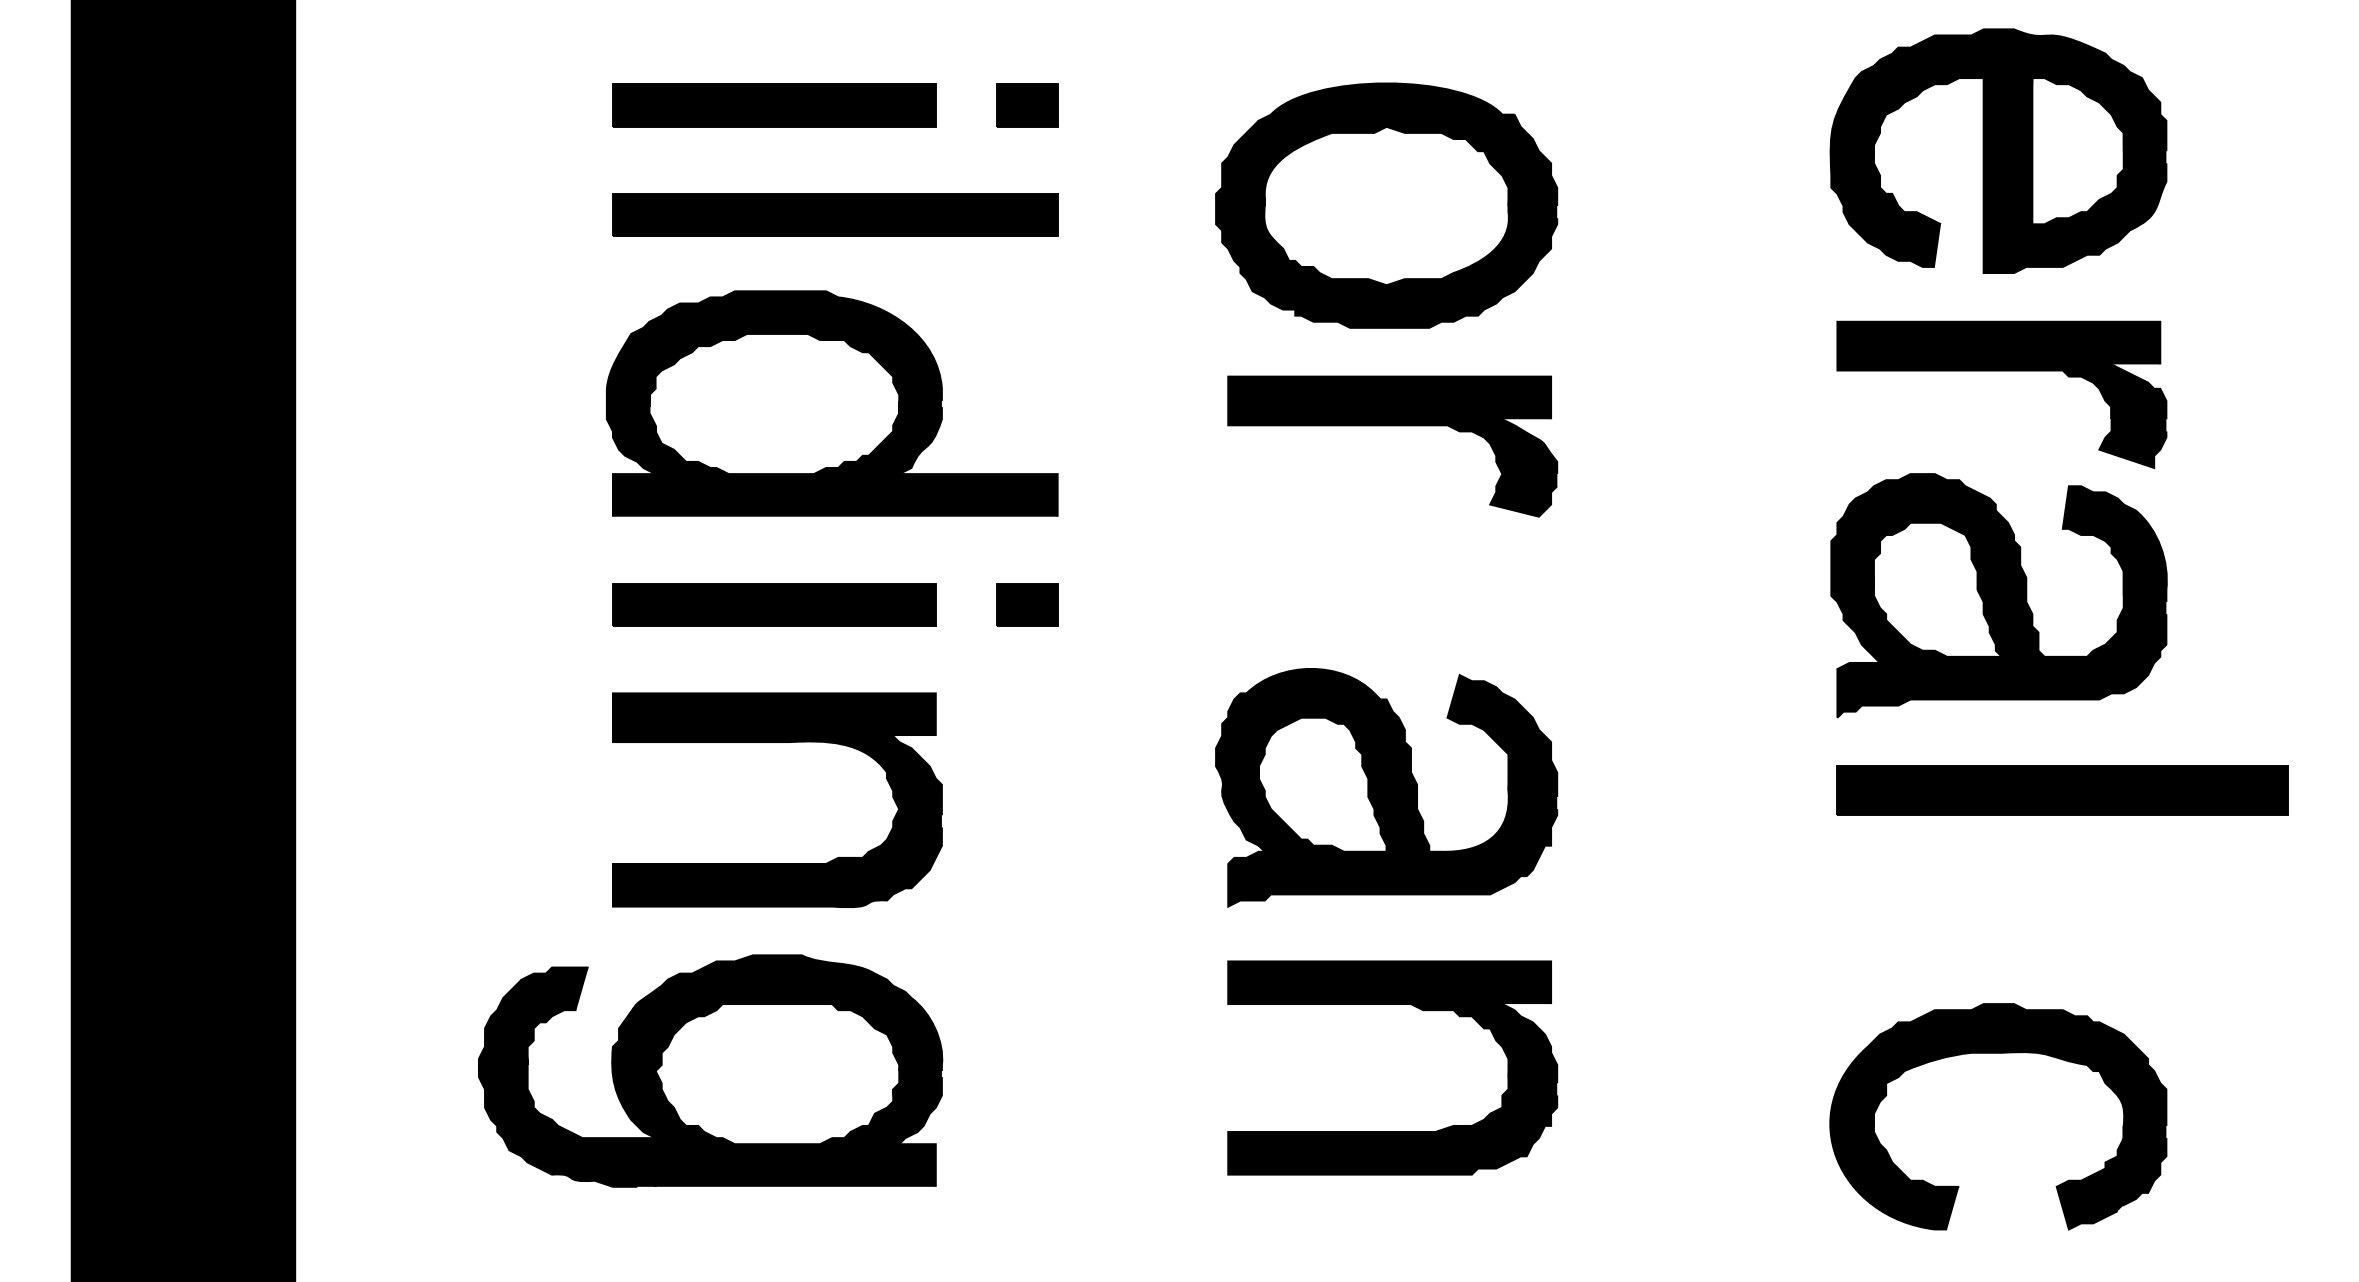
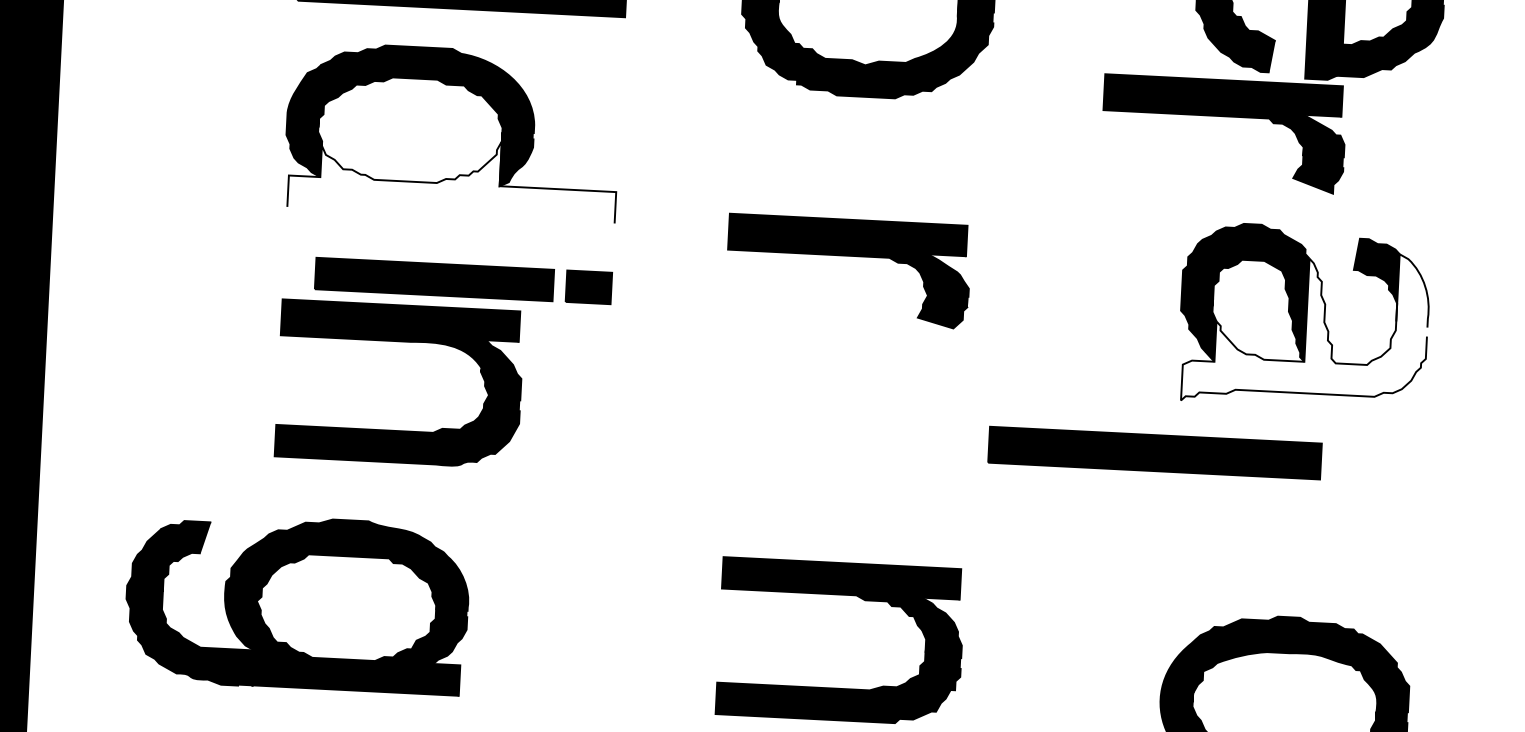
part: (2001, 371) -> (1224, 116), moved
part: (1392, 426) -> (848, 256), moved
fill: (834, 458) -> (452, 172), removed
part: (774, 604) -> (434, 279), moved
fill: (2001, 610) -> (1305, 327), removed
part: (777, 742) -> (401, 341), moved
part: (1386, 787) -> (846, 435), removed
part: (2062, 790) -> (1154, 452), moved
part: (710, 1070) -> (297, 602), moved

